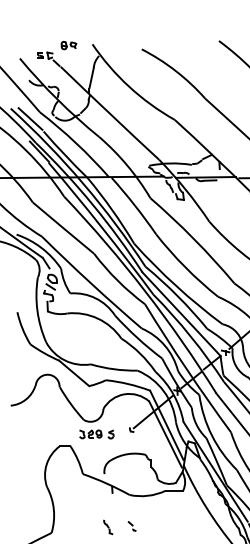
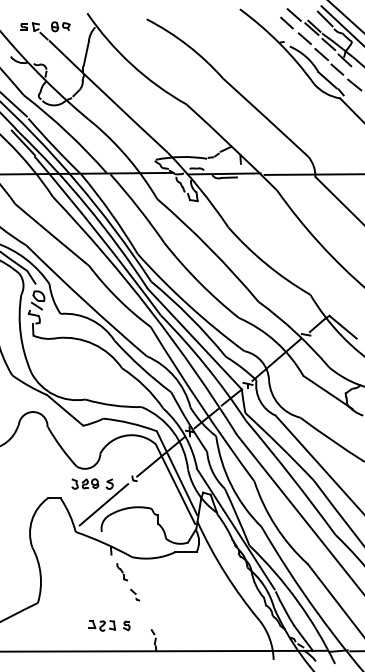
part: (68, 45) -> (60, 26), moved
line: (105, 451) -> (103, 504), added
part: (107, 527) -> (121, 572), moved

